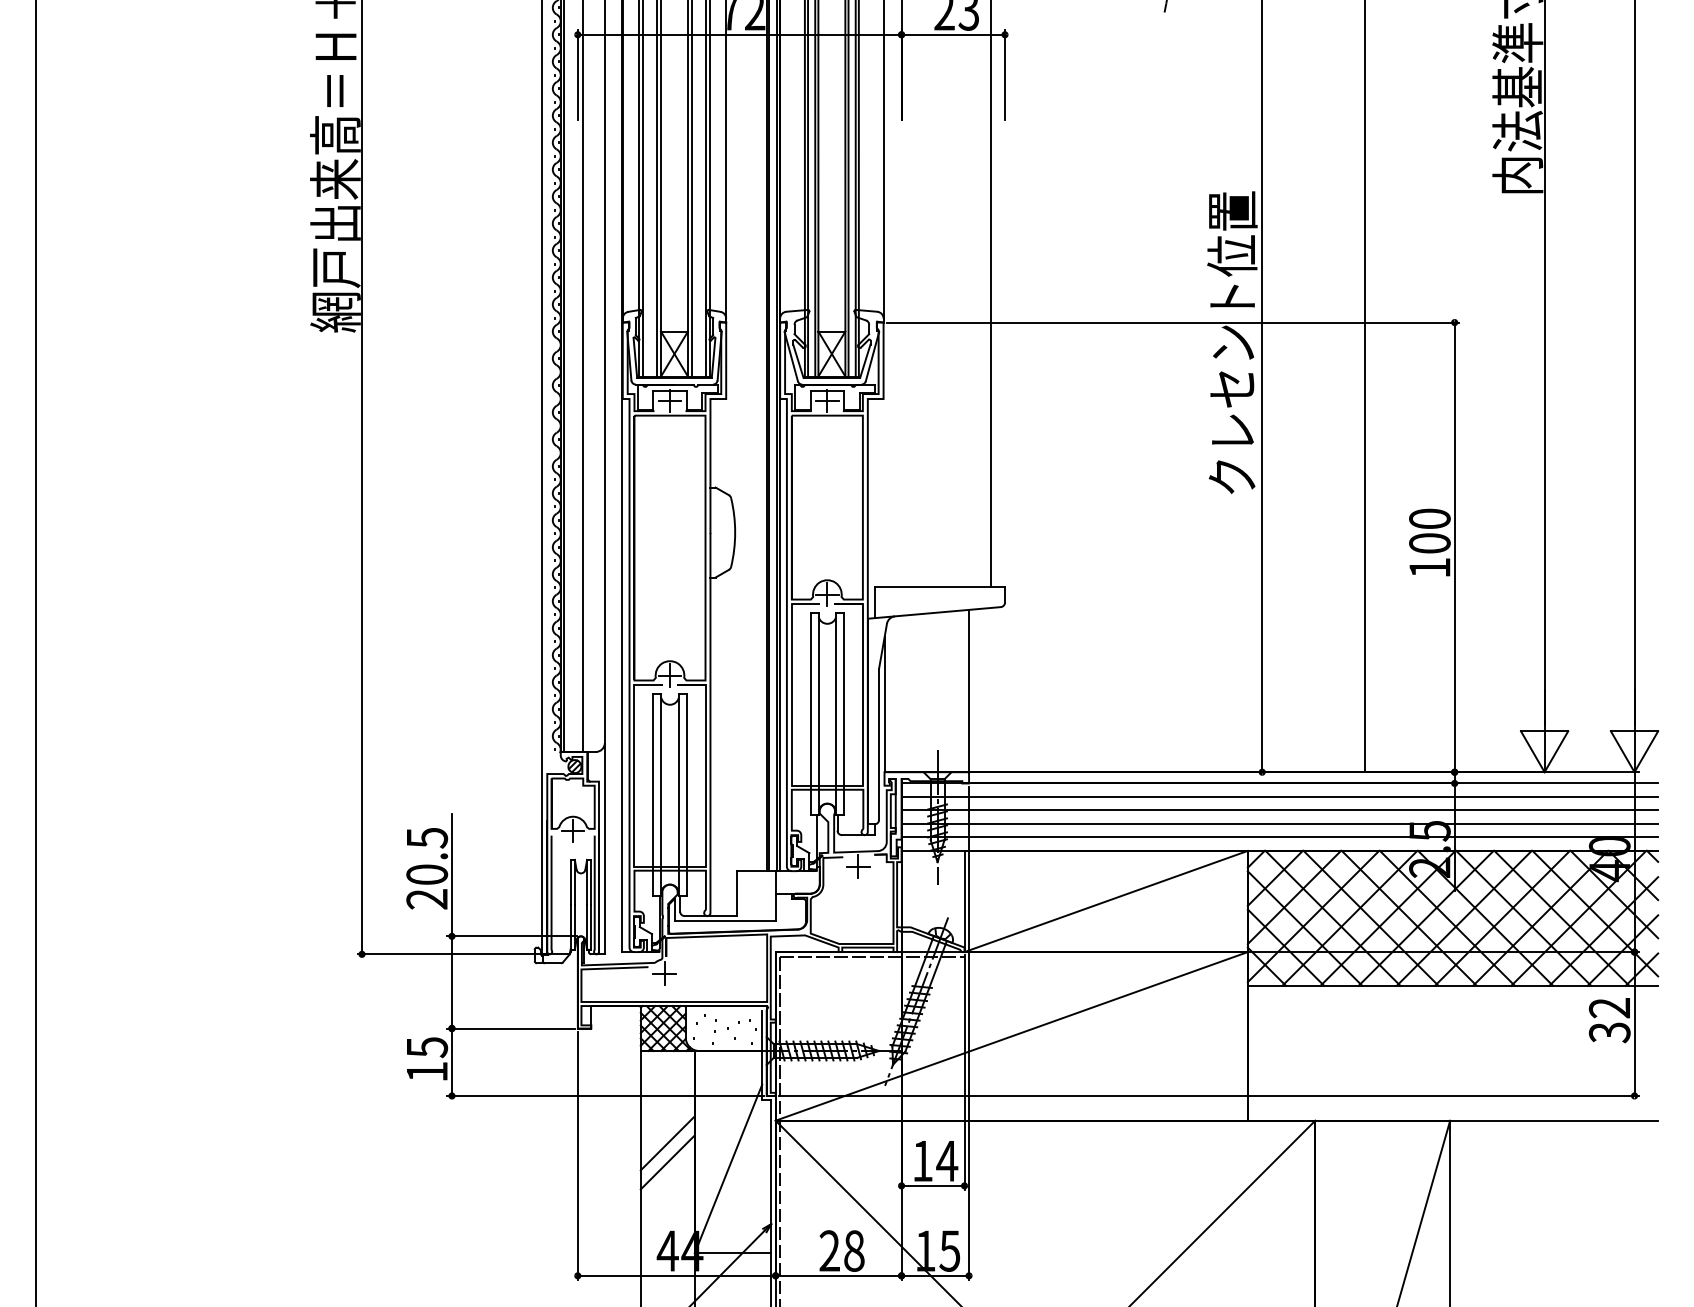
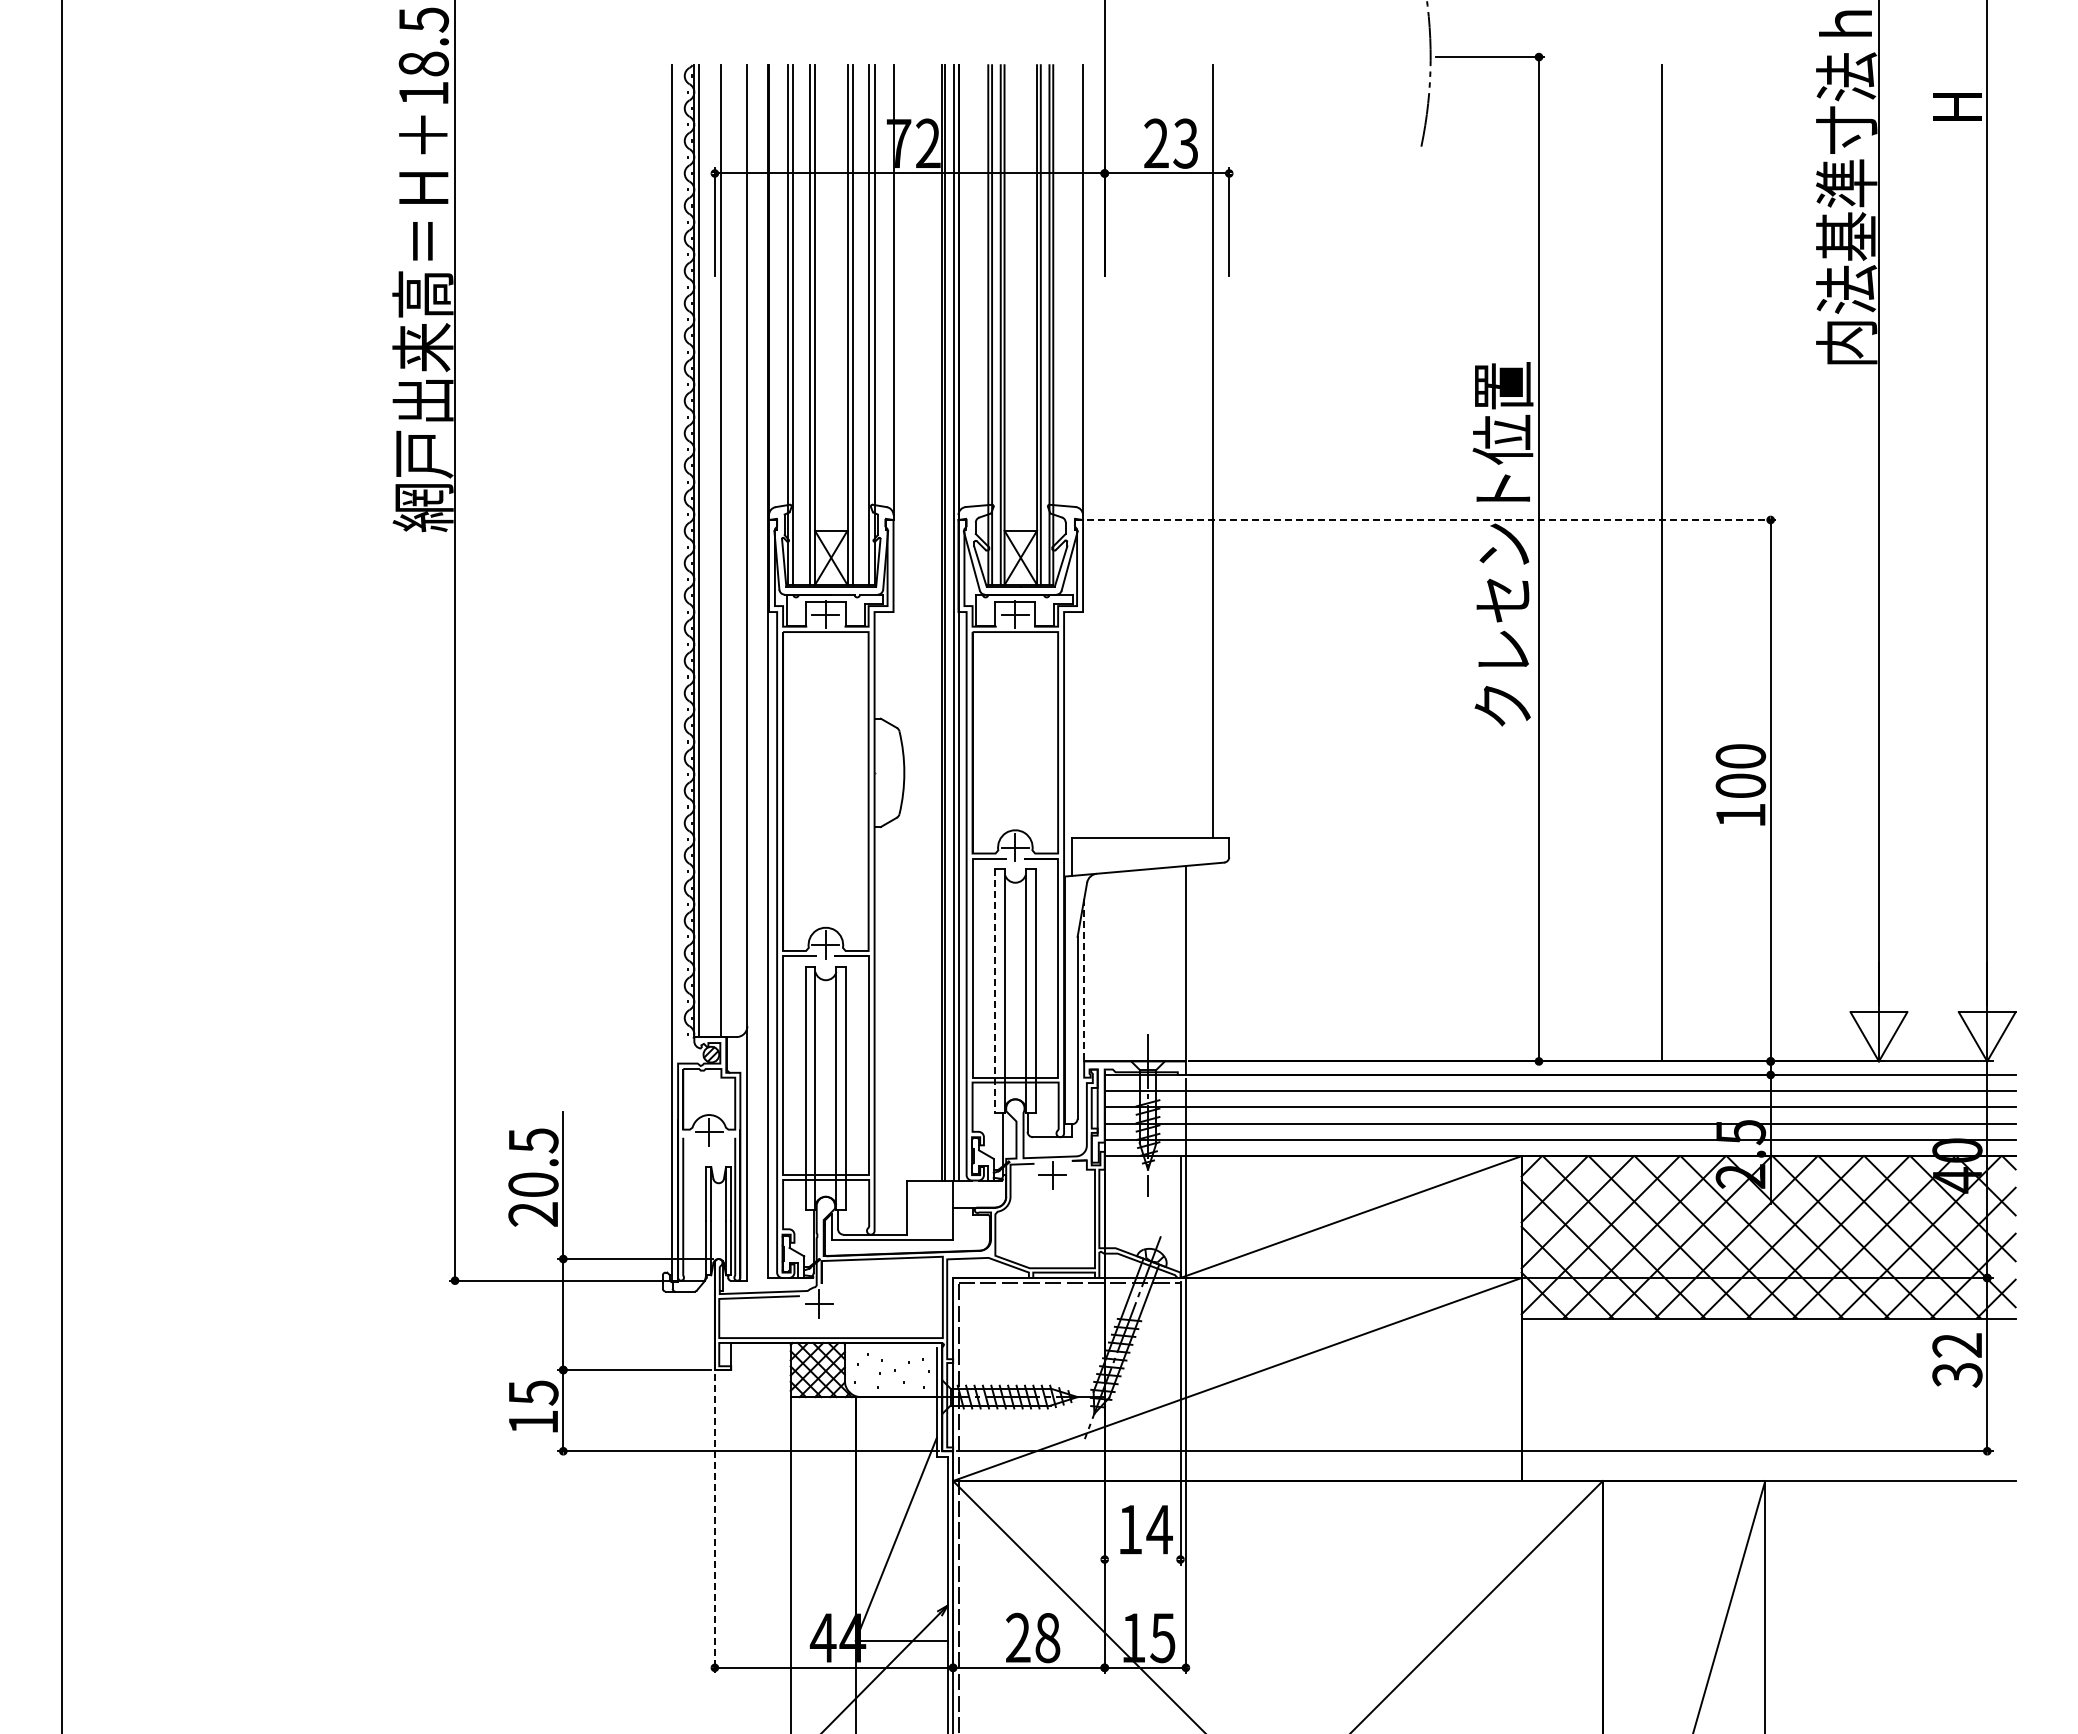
line: (1172, 322) -> (1431, 520), solid -> dashed
line: (884, 705) -> (1084, 980), solid -> dashed
line: (810, 714) -> (995, 991), solid -> dashed
line: (667, 1142) -> (822, 1507), removed
line: (577, 1155) -> (714, 1523), solid -> dashed
line: (667, 1161) -> (822, 1530), removed
line: (932, 1185) -> (1142, 1559), removed

